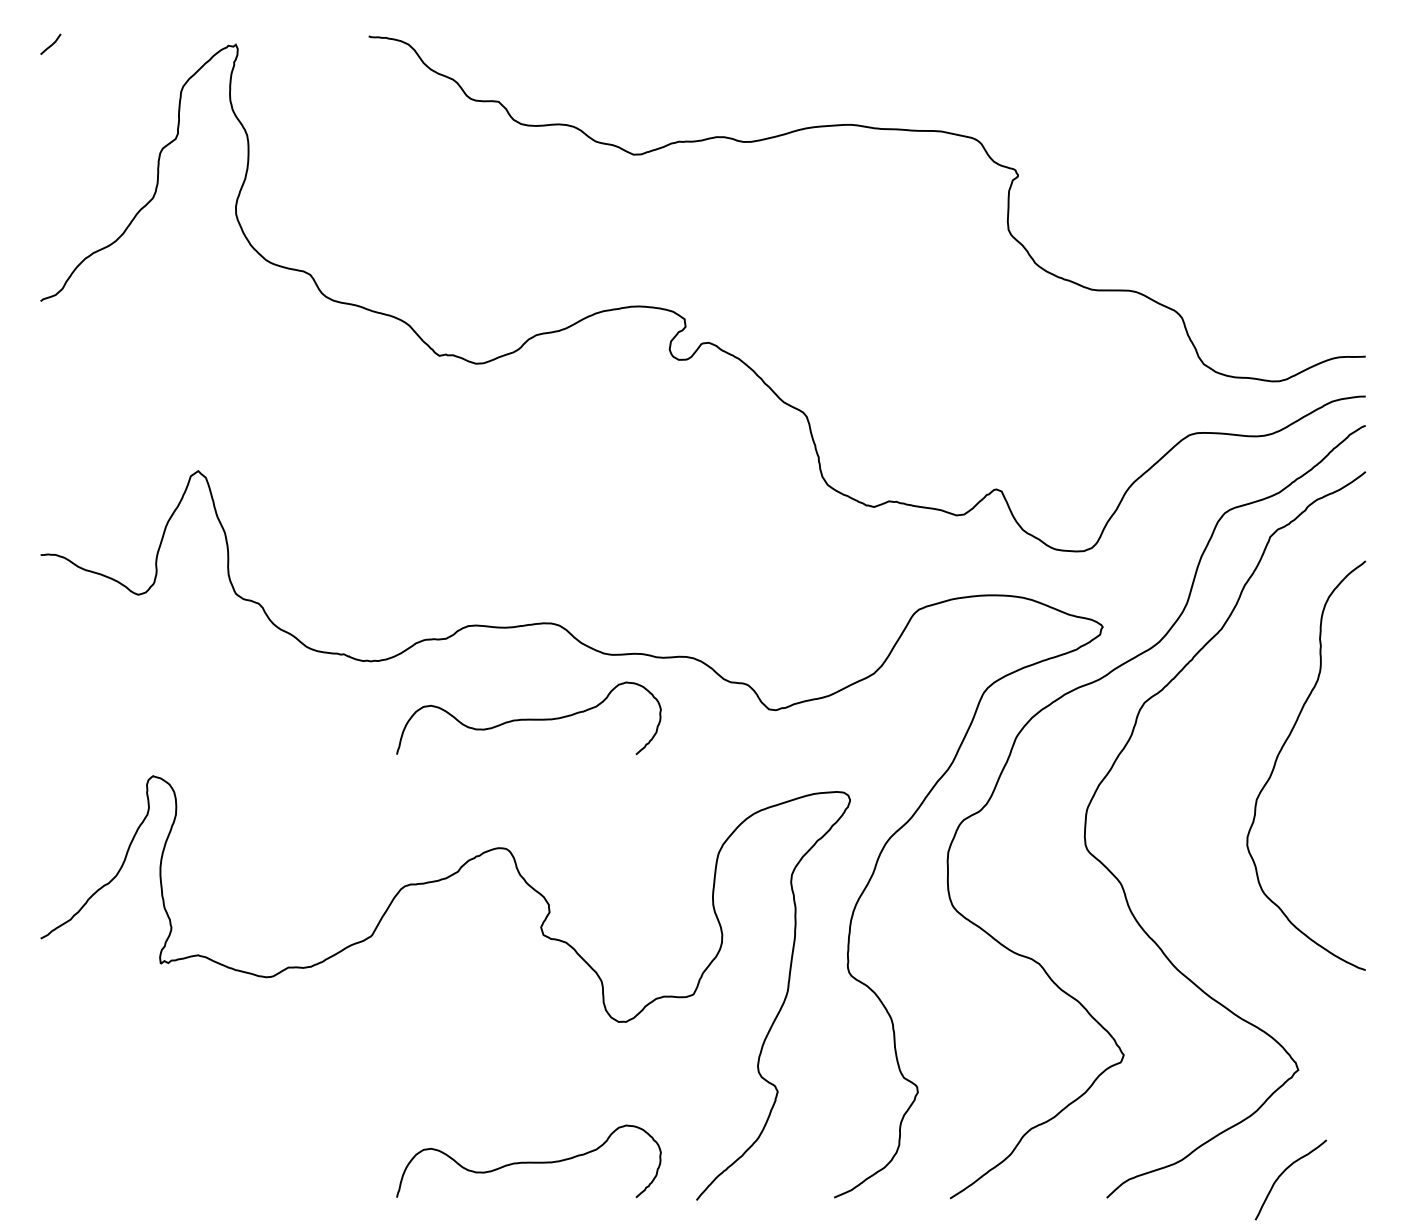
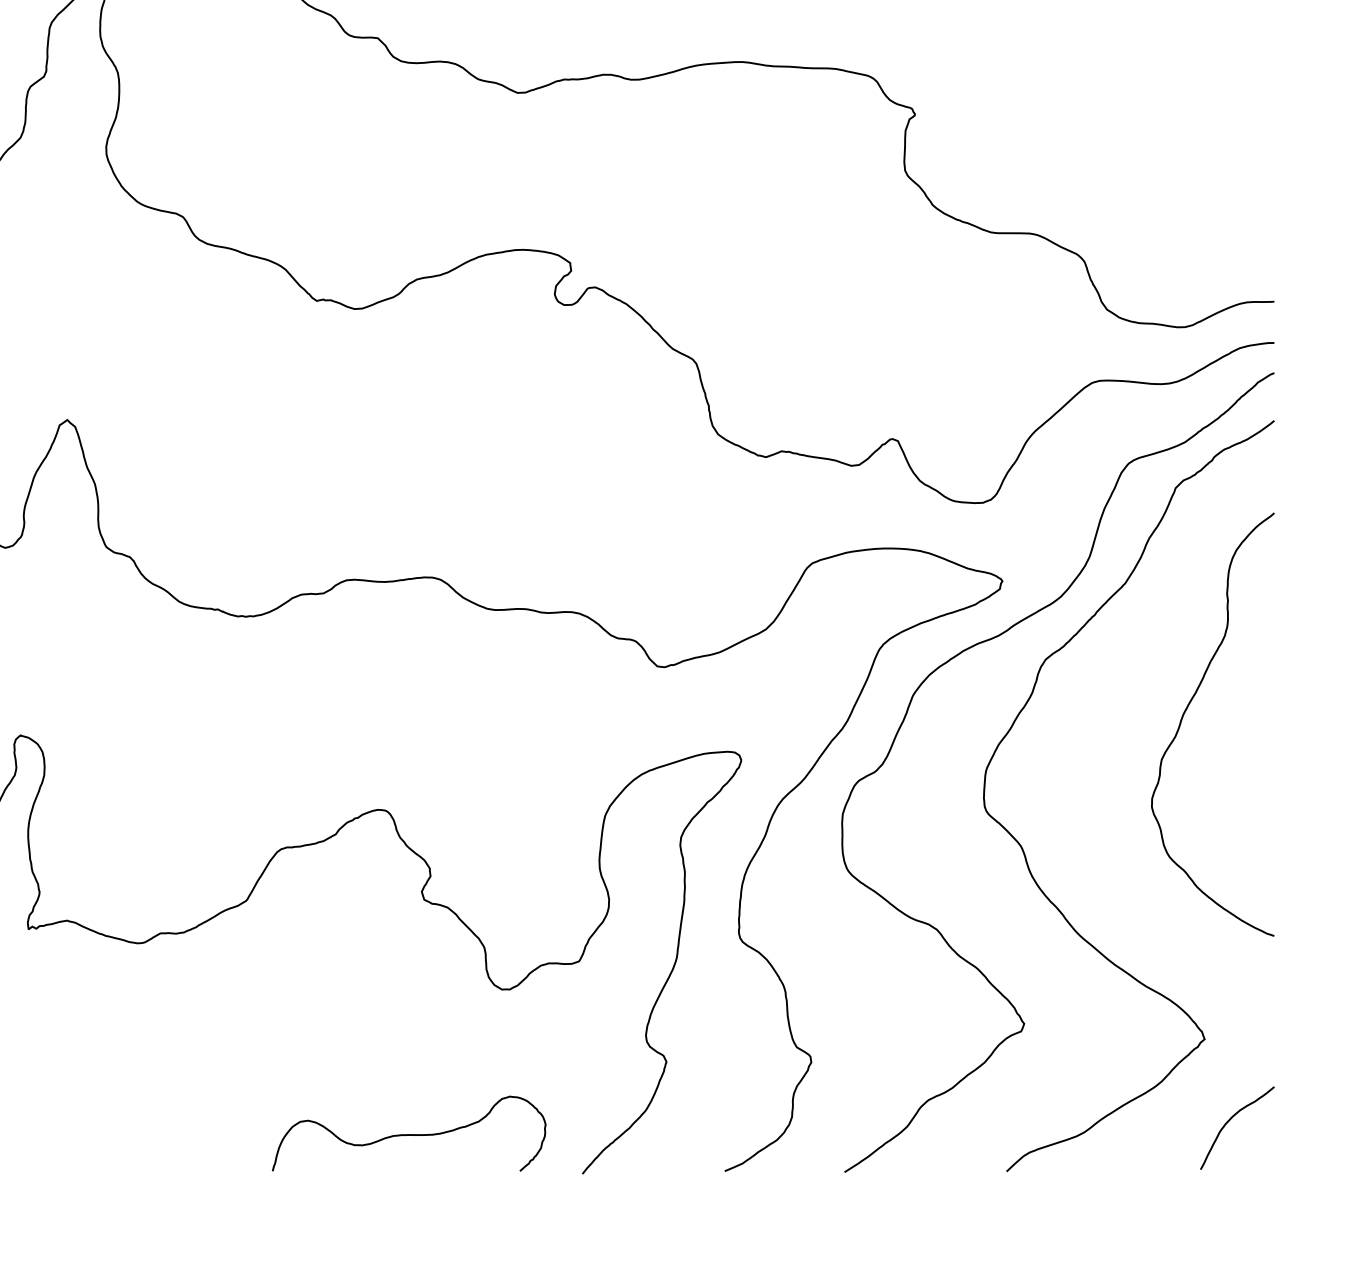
curve: (528, 718) -> (408, 675), removed
curve: (1284, 1172) -> (1230, 1120), moved

